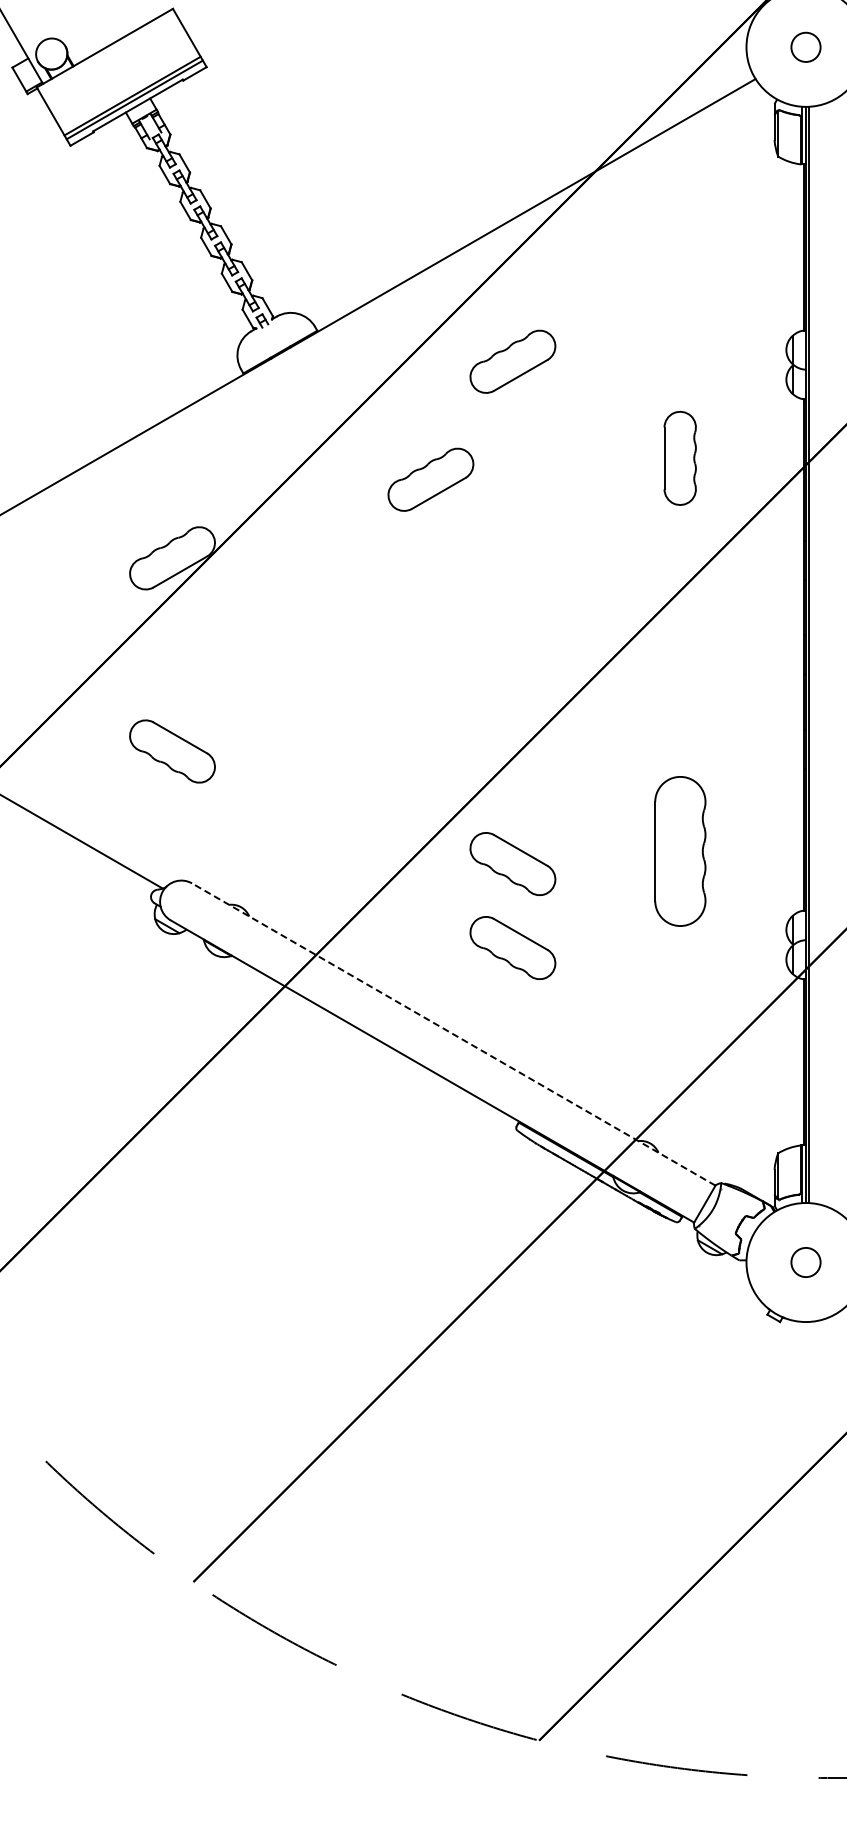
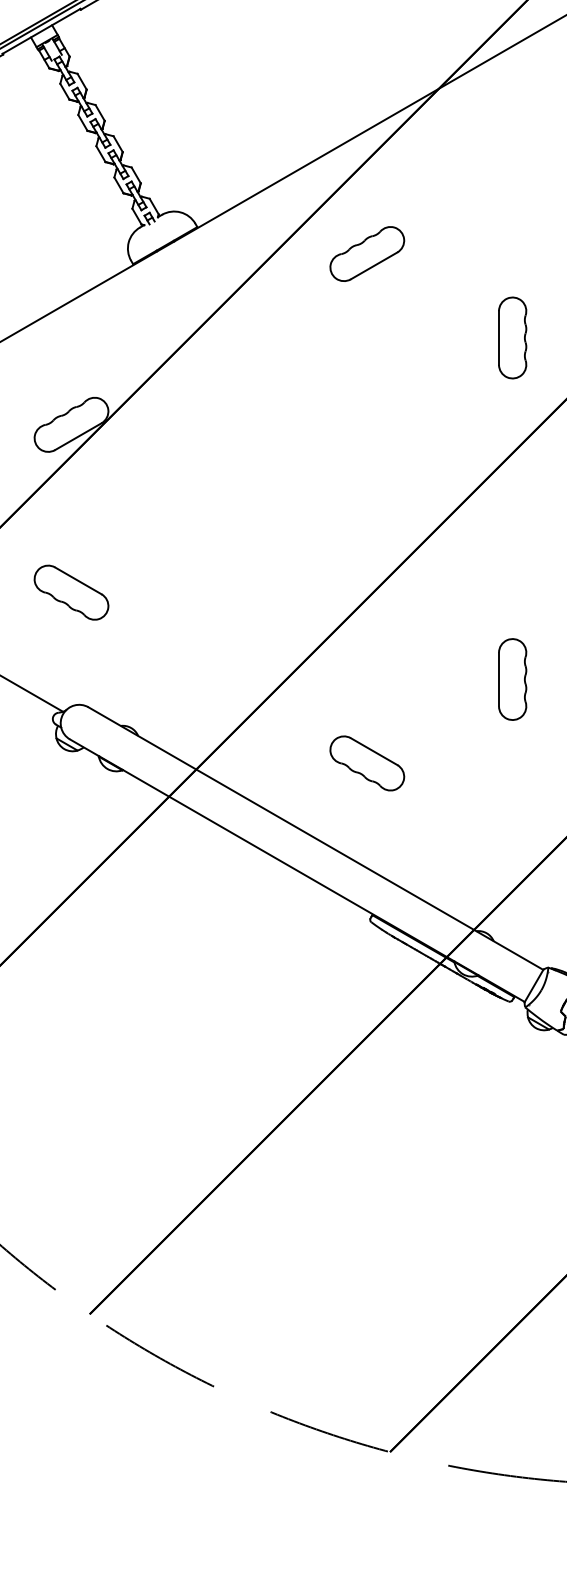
part: (430, 479) -> (295, 356), removed
part: (679, 851) -> (512, 679), size x0.62
part: (512, 863) -> (366, 689), removed
line: (453, 1034) -> (315, 838), dashed -> solid

